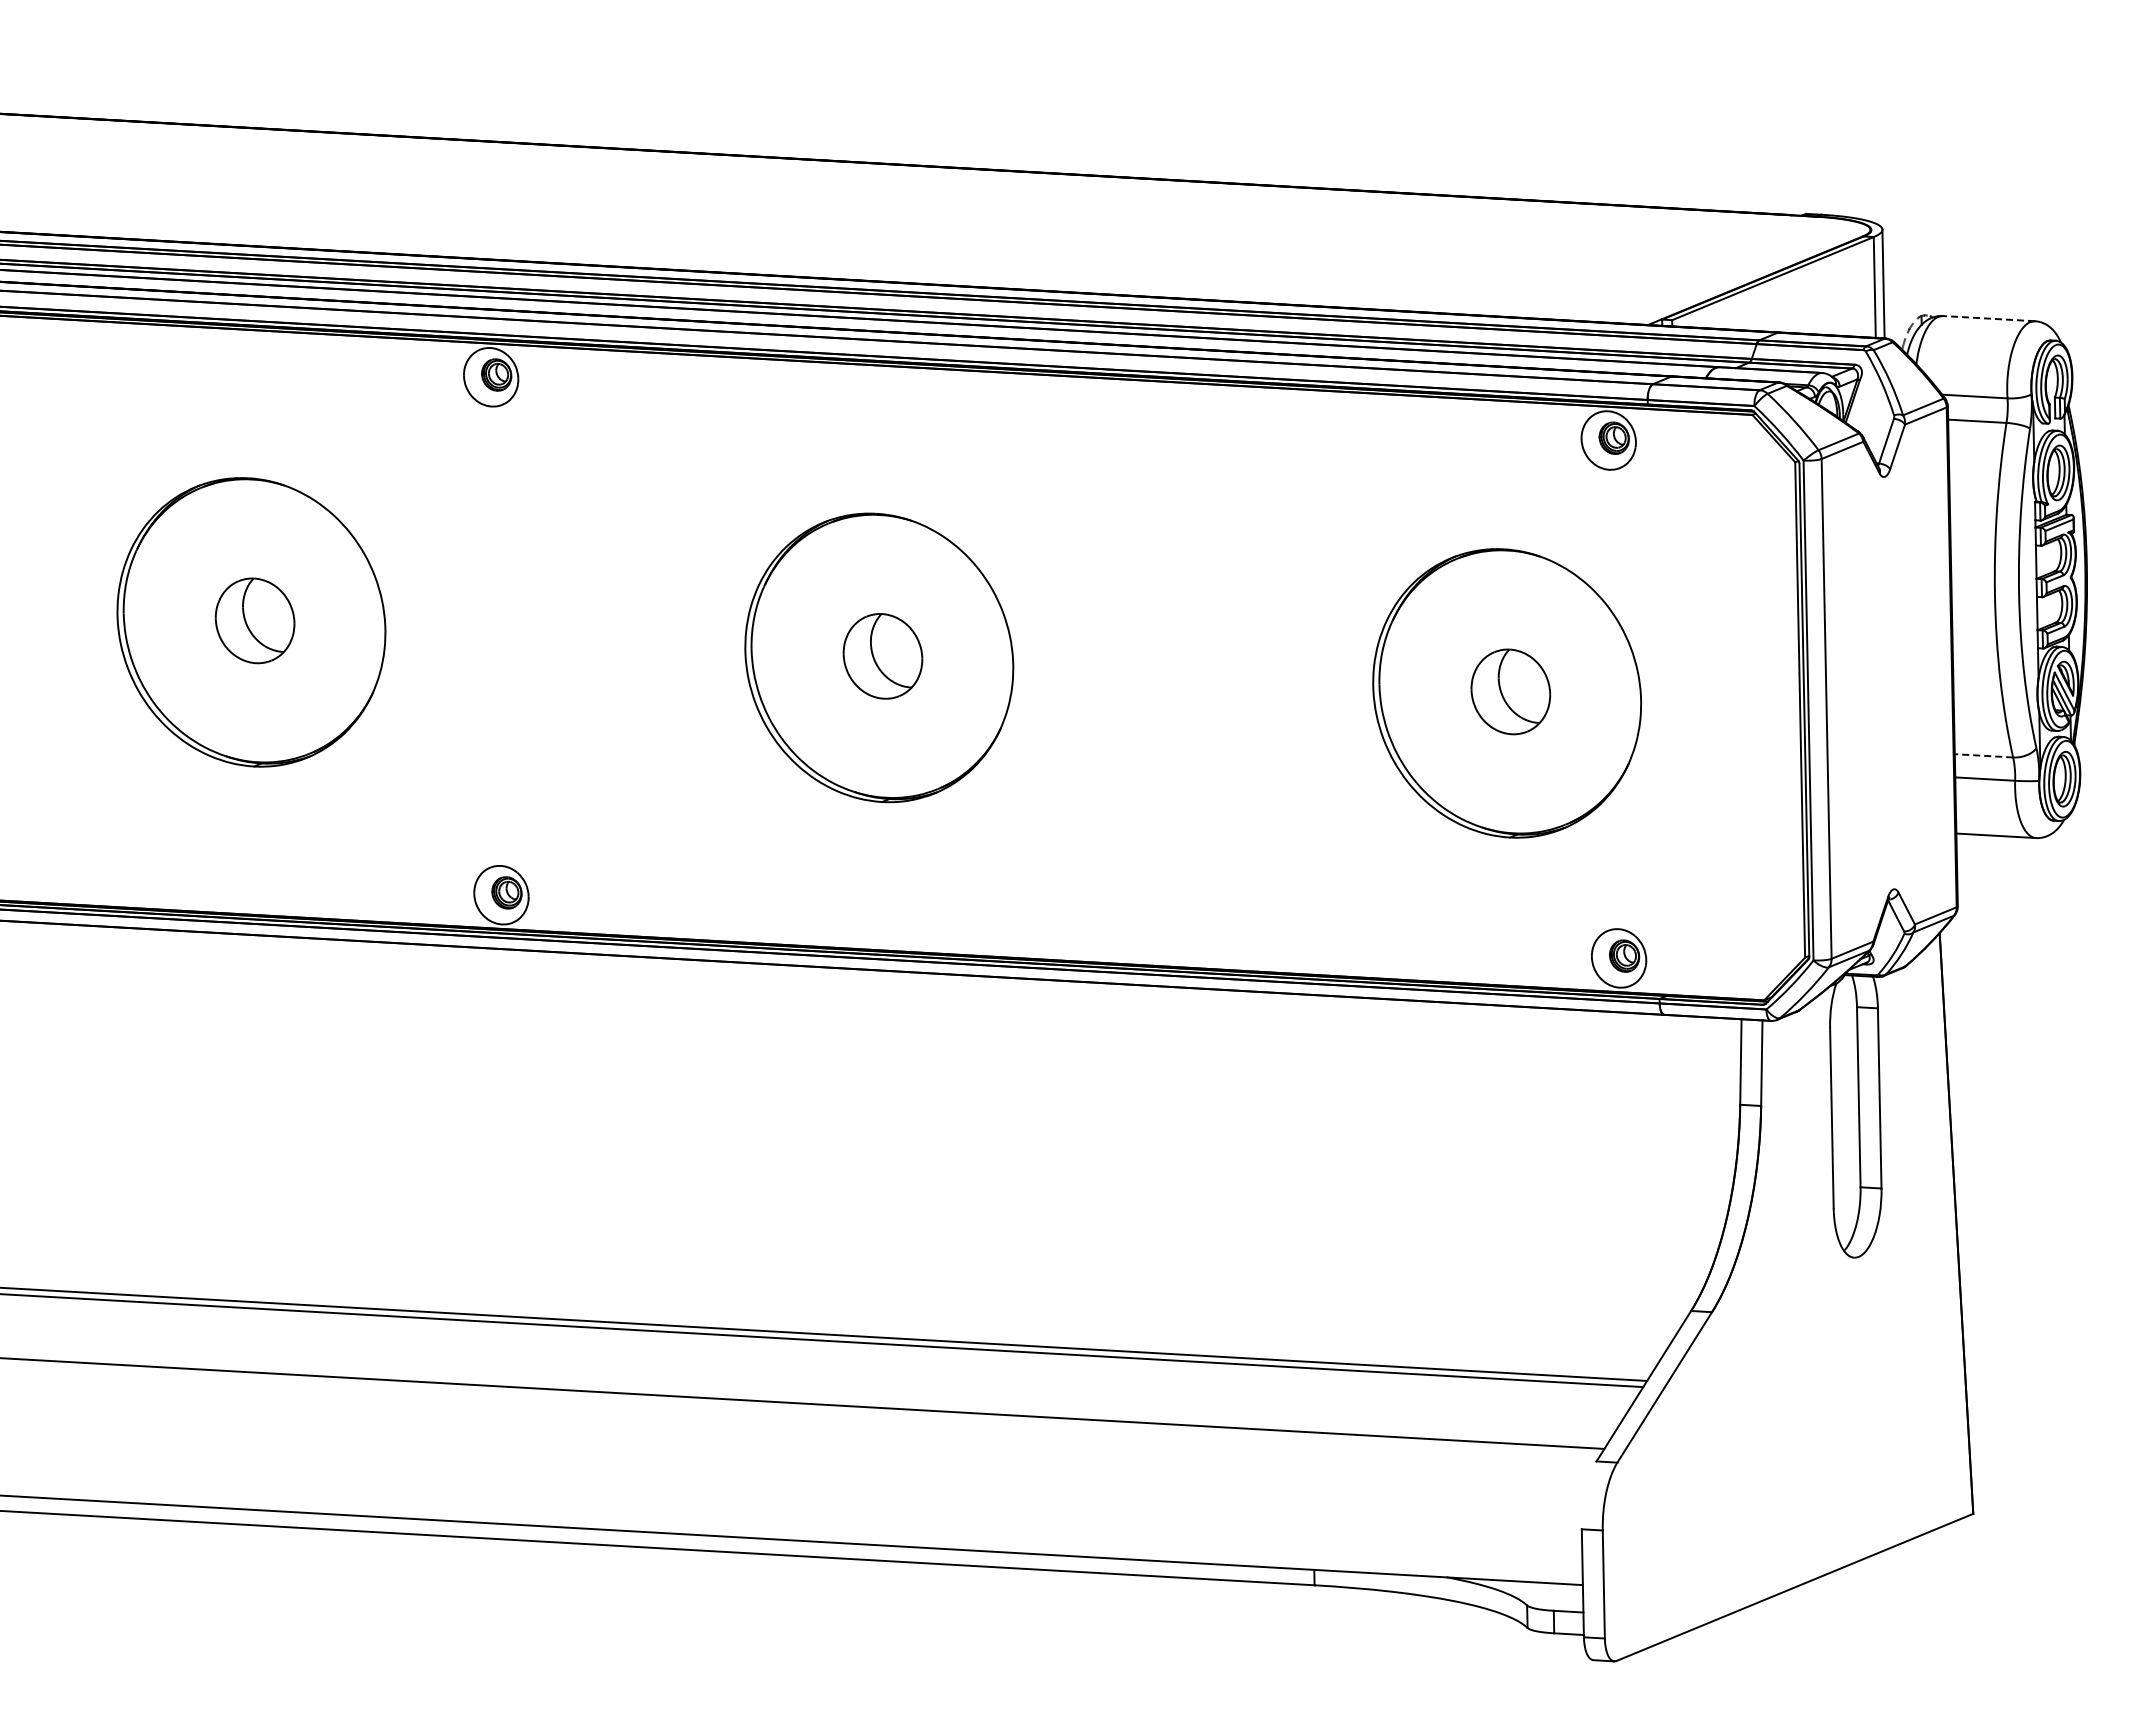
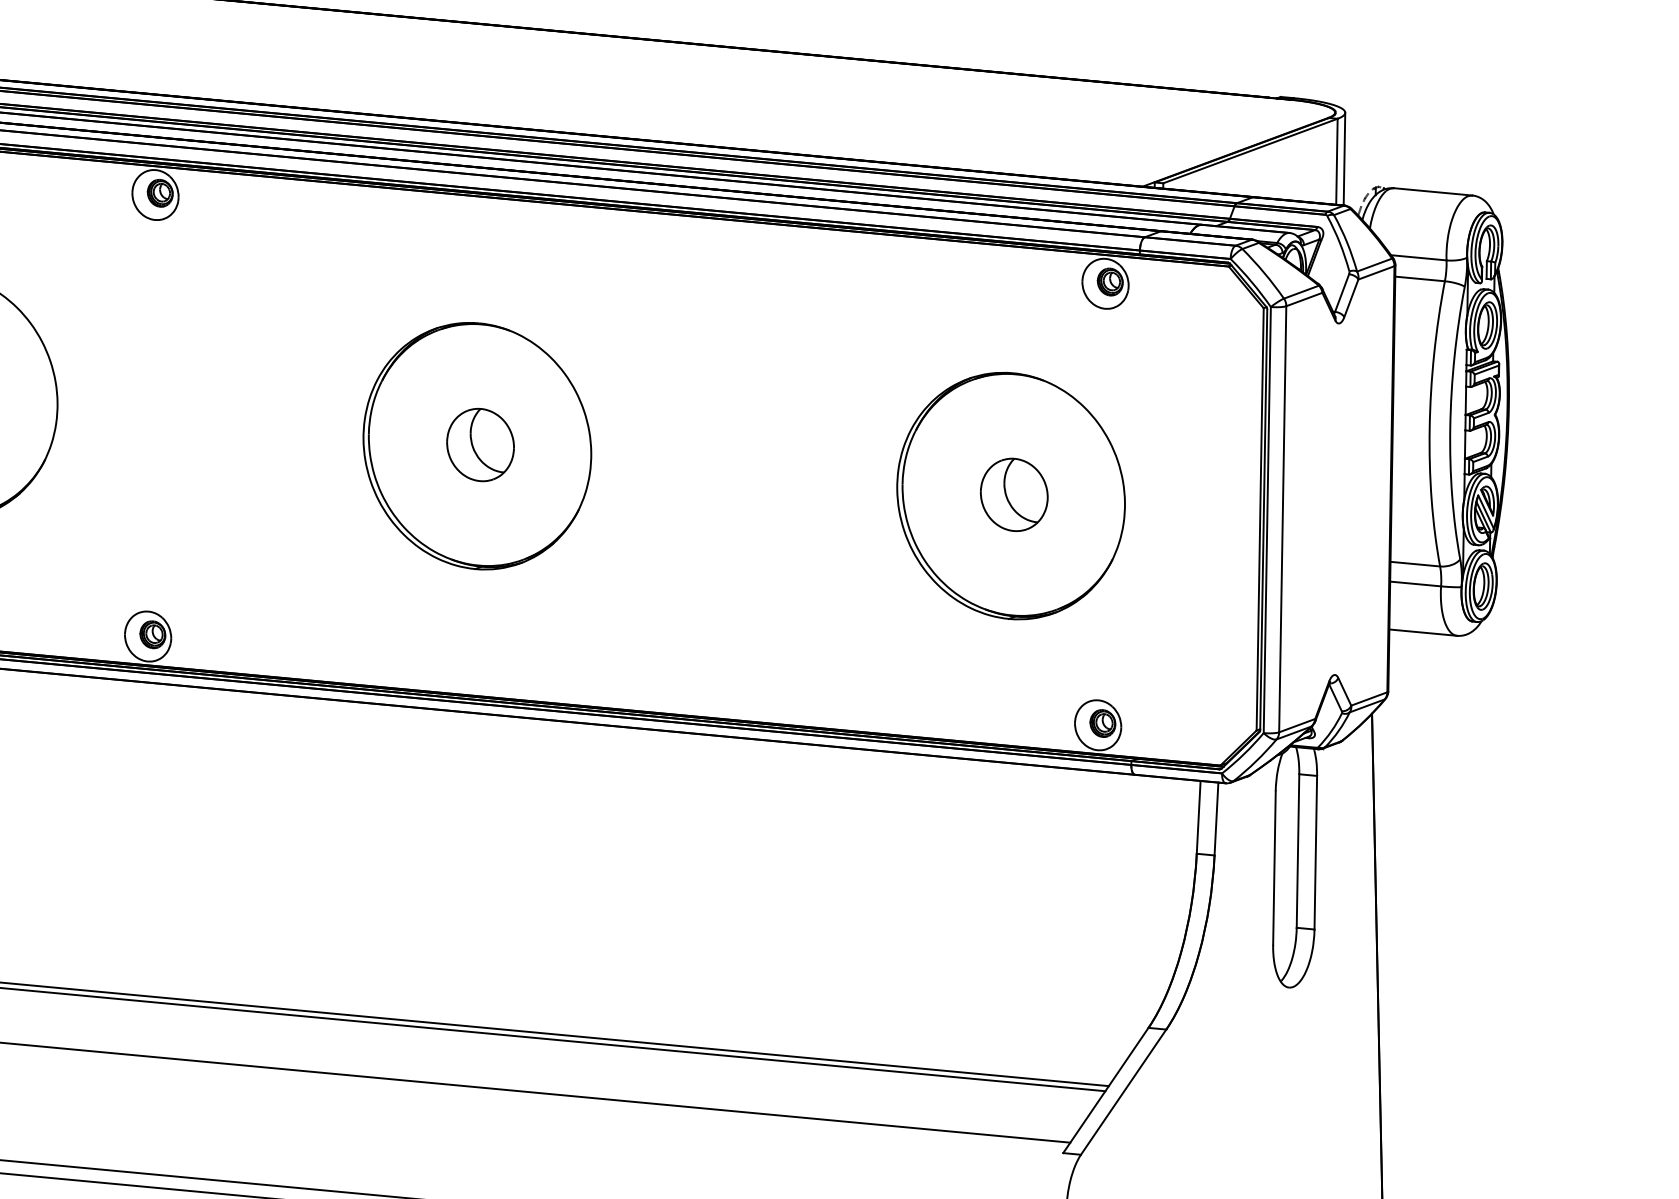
line: (1988, 318) -> (1432, 191), dashed -> solid
line: (1983, 755) -> (1414, 563), dashed -> solid

